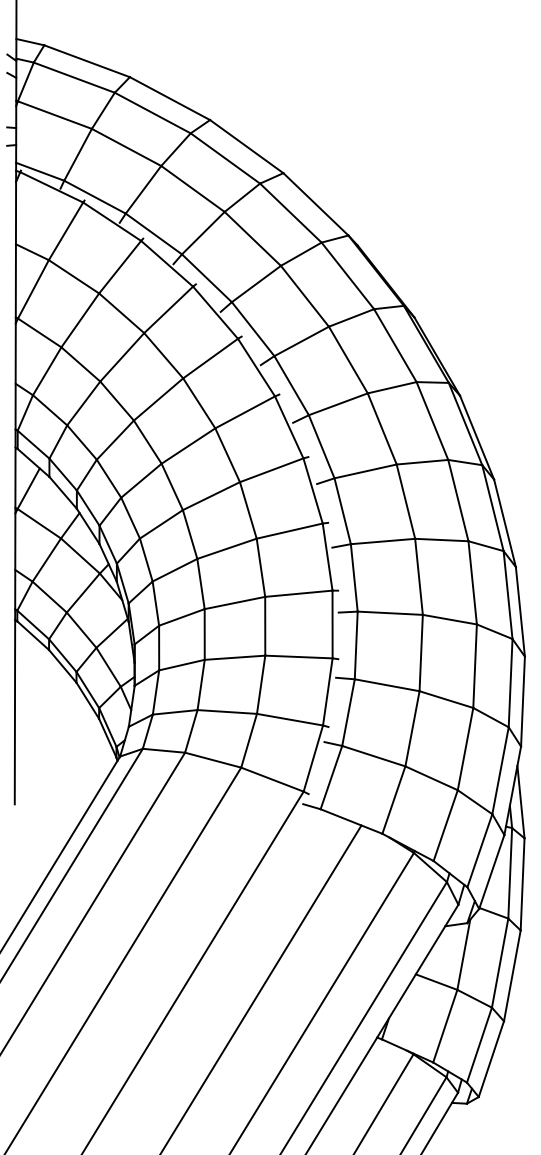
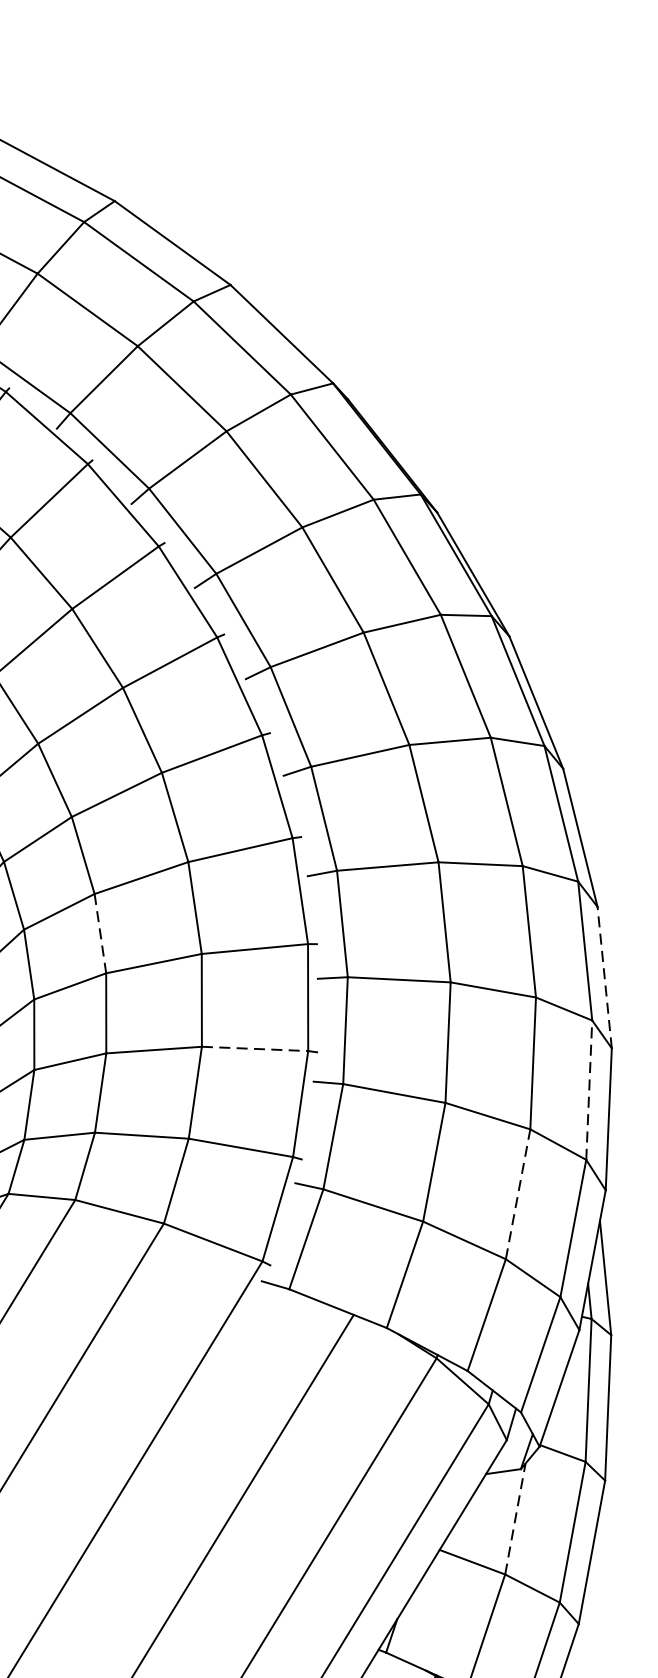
line: (201, 584) -> (101, 934), solid -> dashed
line: (520, 611) -> (604, 977), solid -> dashed
line: (298, 657) -> (254, 1049), solid -> dashed
line: (510, 682) -> (589, 1089), solid -> dashed
line: (465, 749) -> (518, 1194), solid -> dashed
line: (463, 954) -> (514, 1518), solid -> dashed

